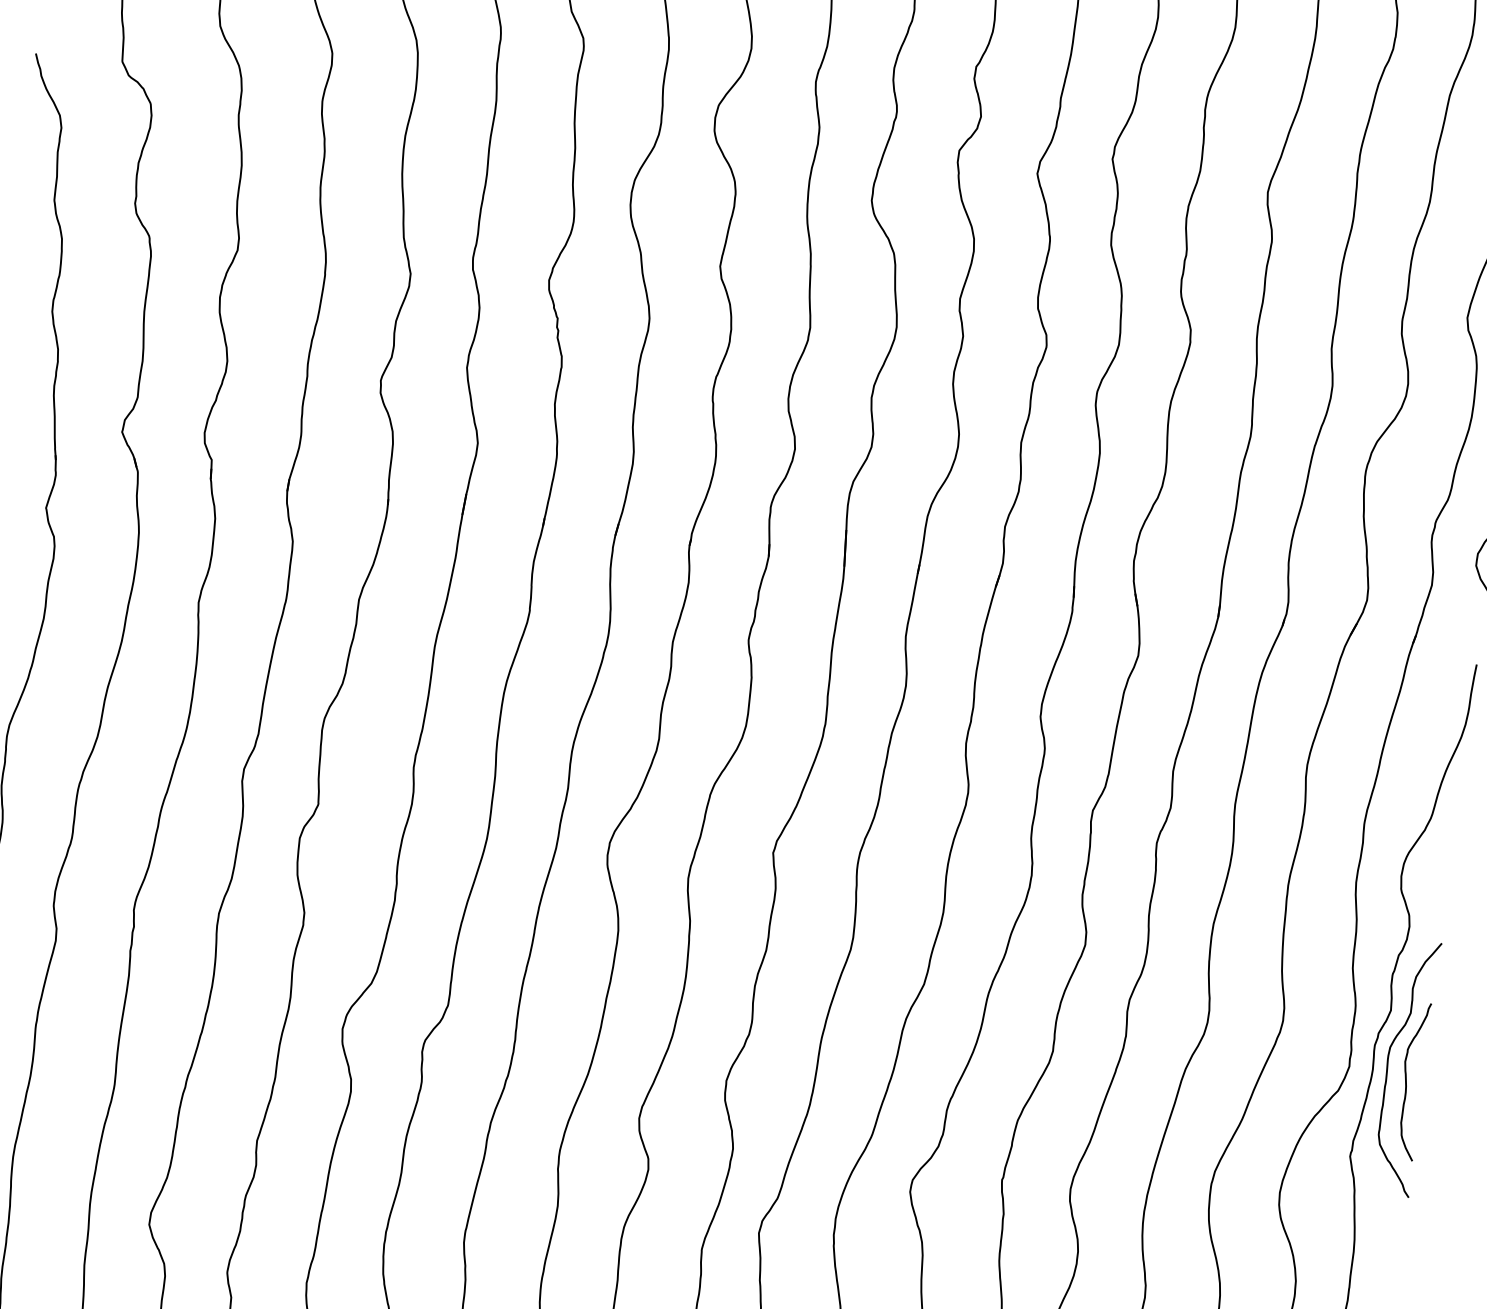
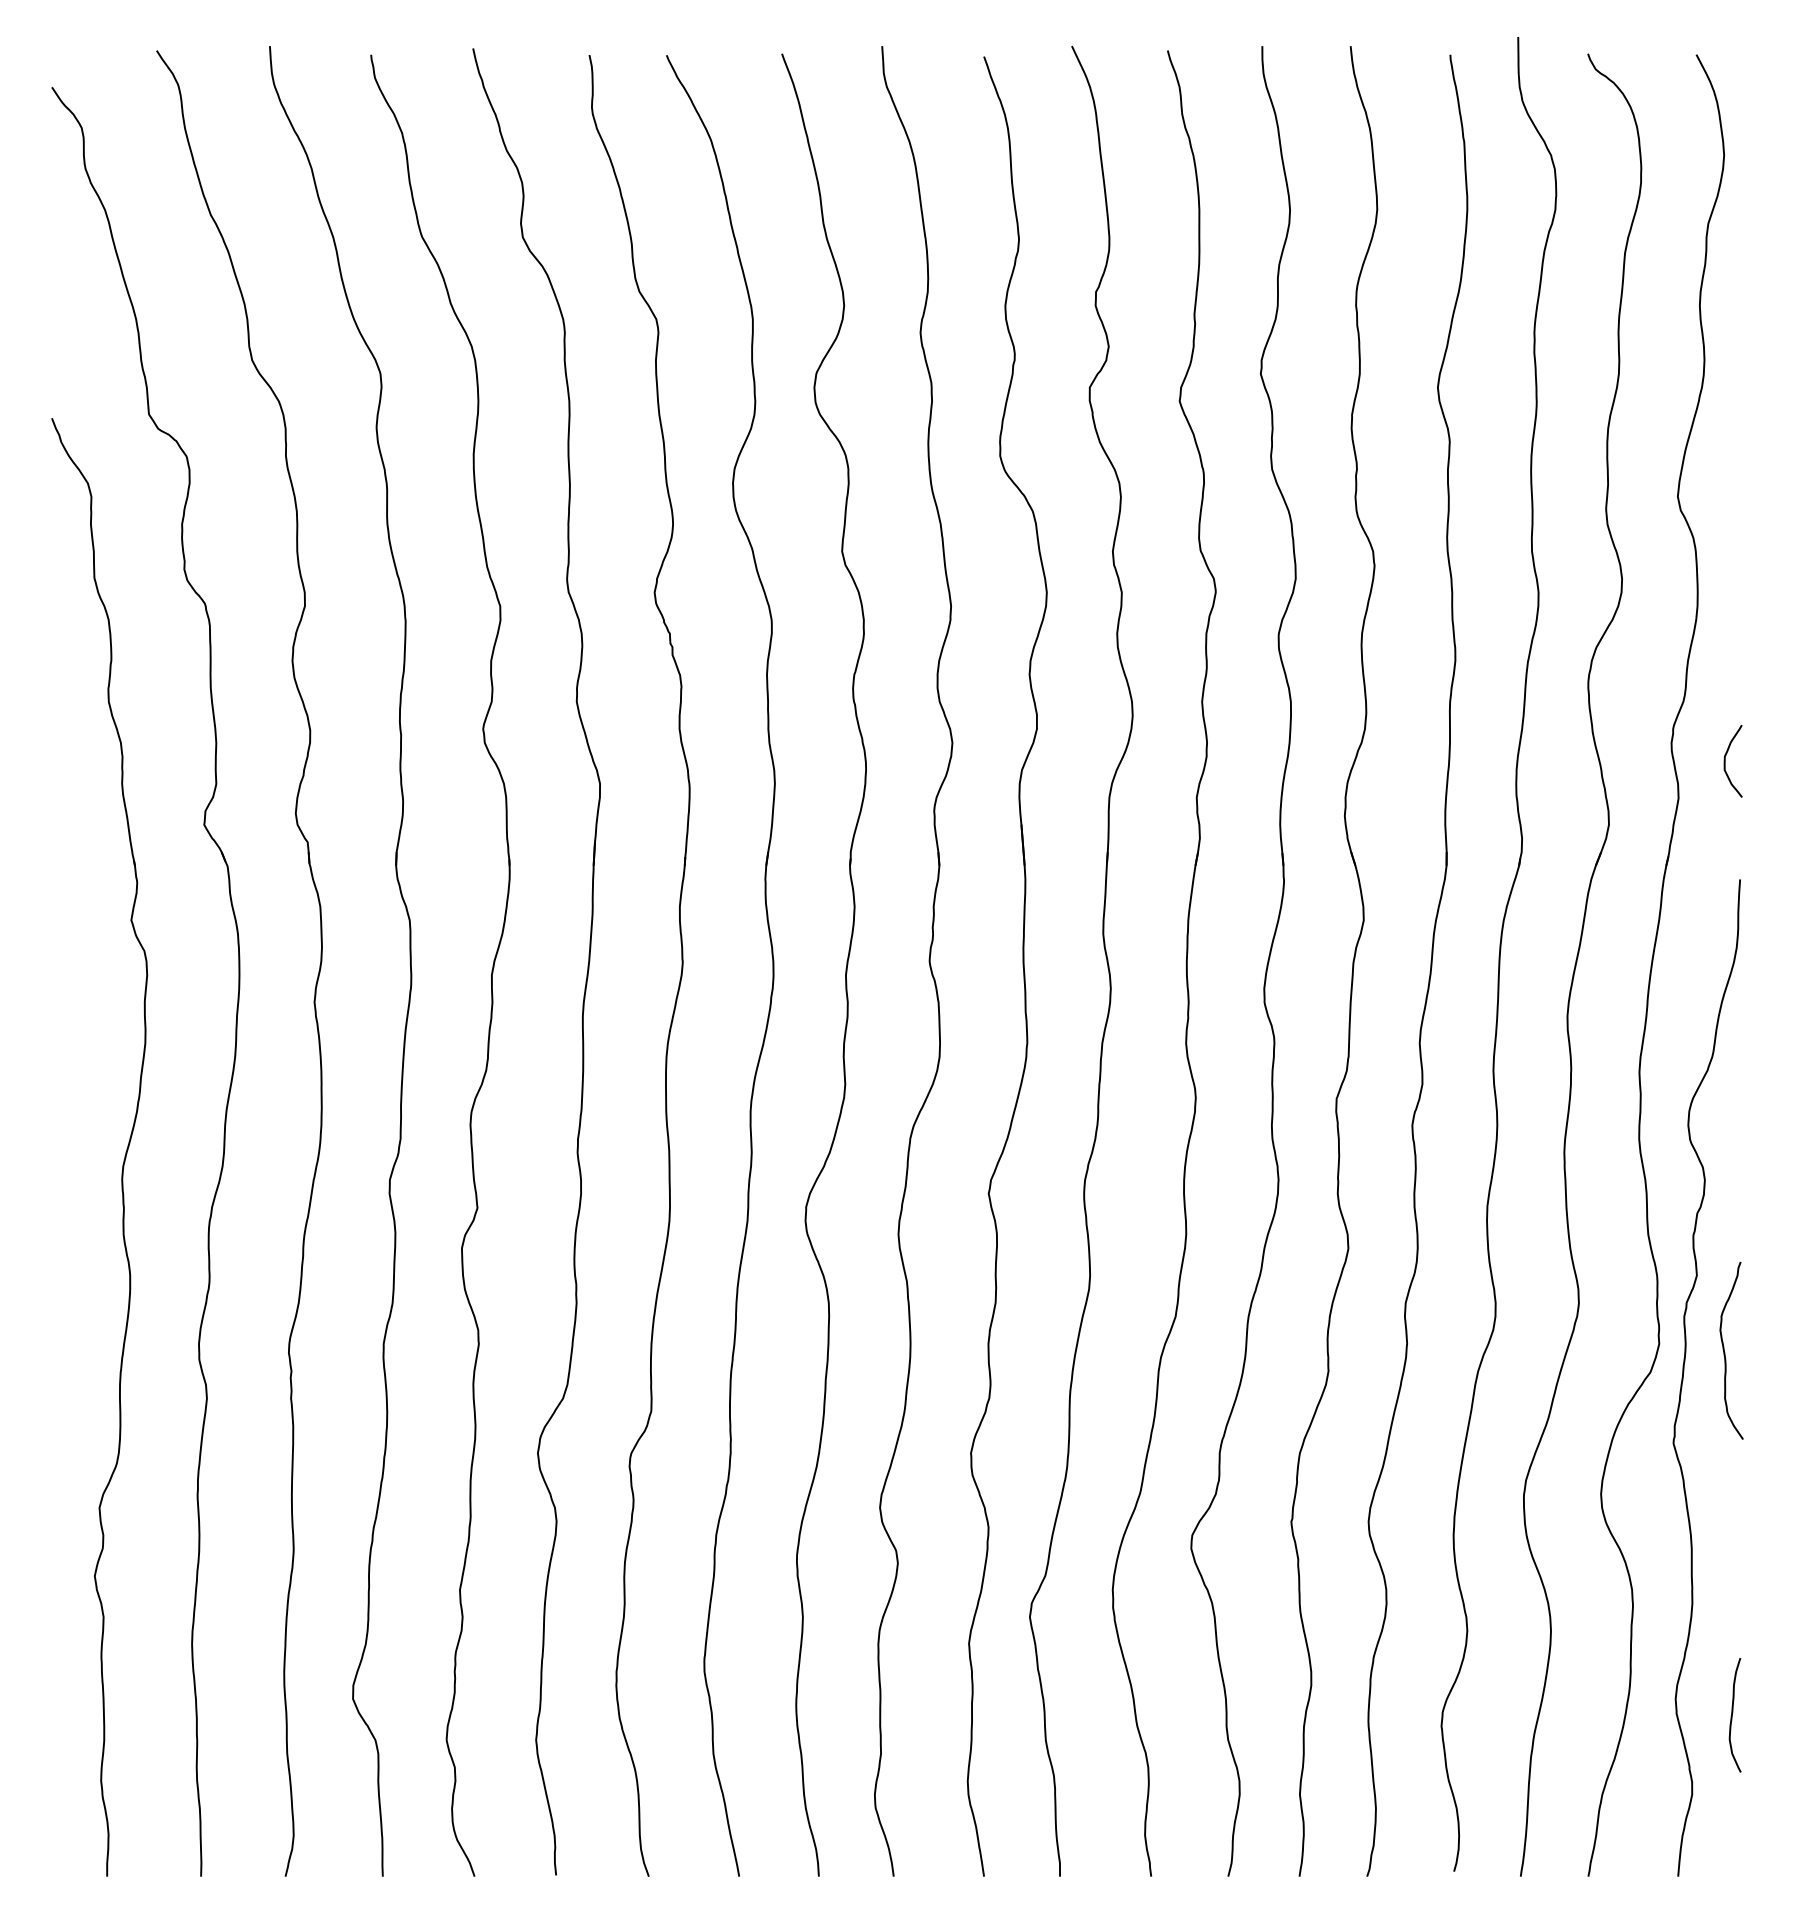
curve: (1388, 1065) -> (1702, 1336), removed

